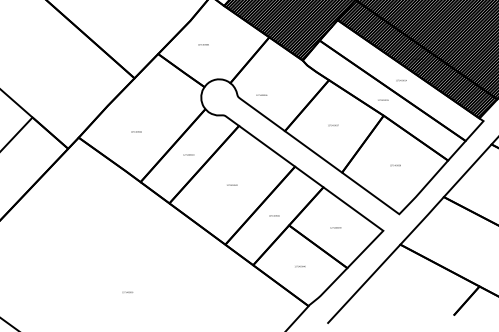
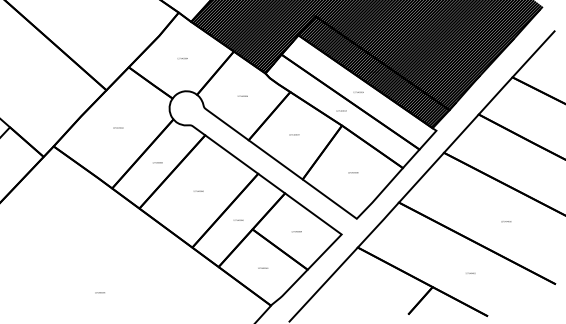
text: (203, 44) -> (182, 58), moved
text: (261, 94) -> (242, 95), moved
text: (136, 131) -> (118, 127), moved

